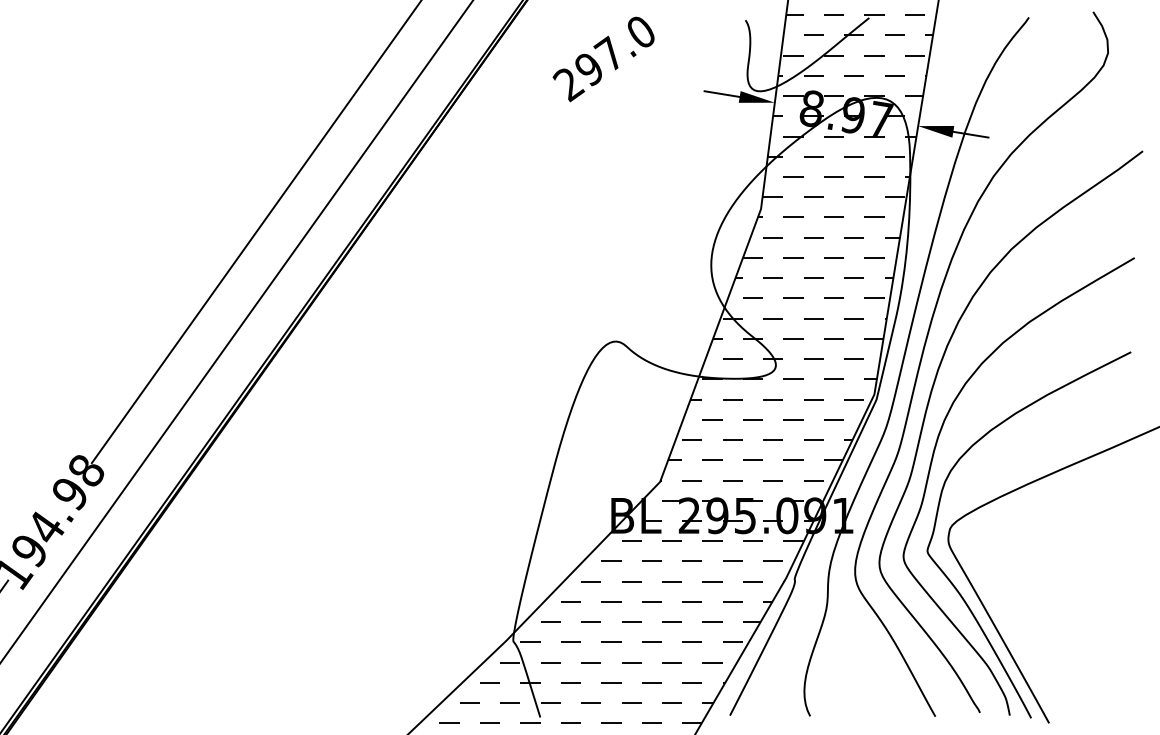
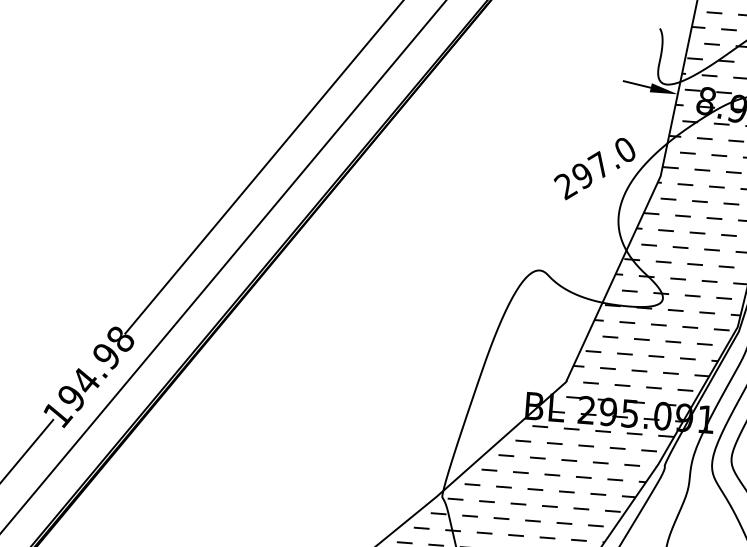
text: (603, 59) -> (594, 169), moved

